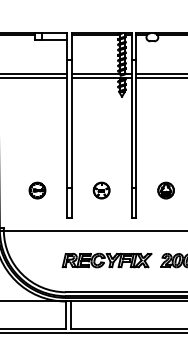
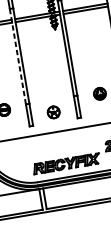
line: (67, 124) -> (18, 57), solid -> dashed
part: (101, 190) -> (53, 112), moved
part: (106, 260) -> (66, 163), moved

